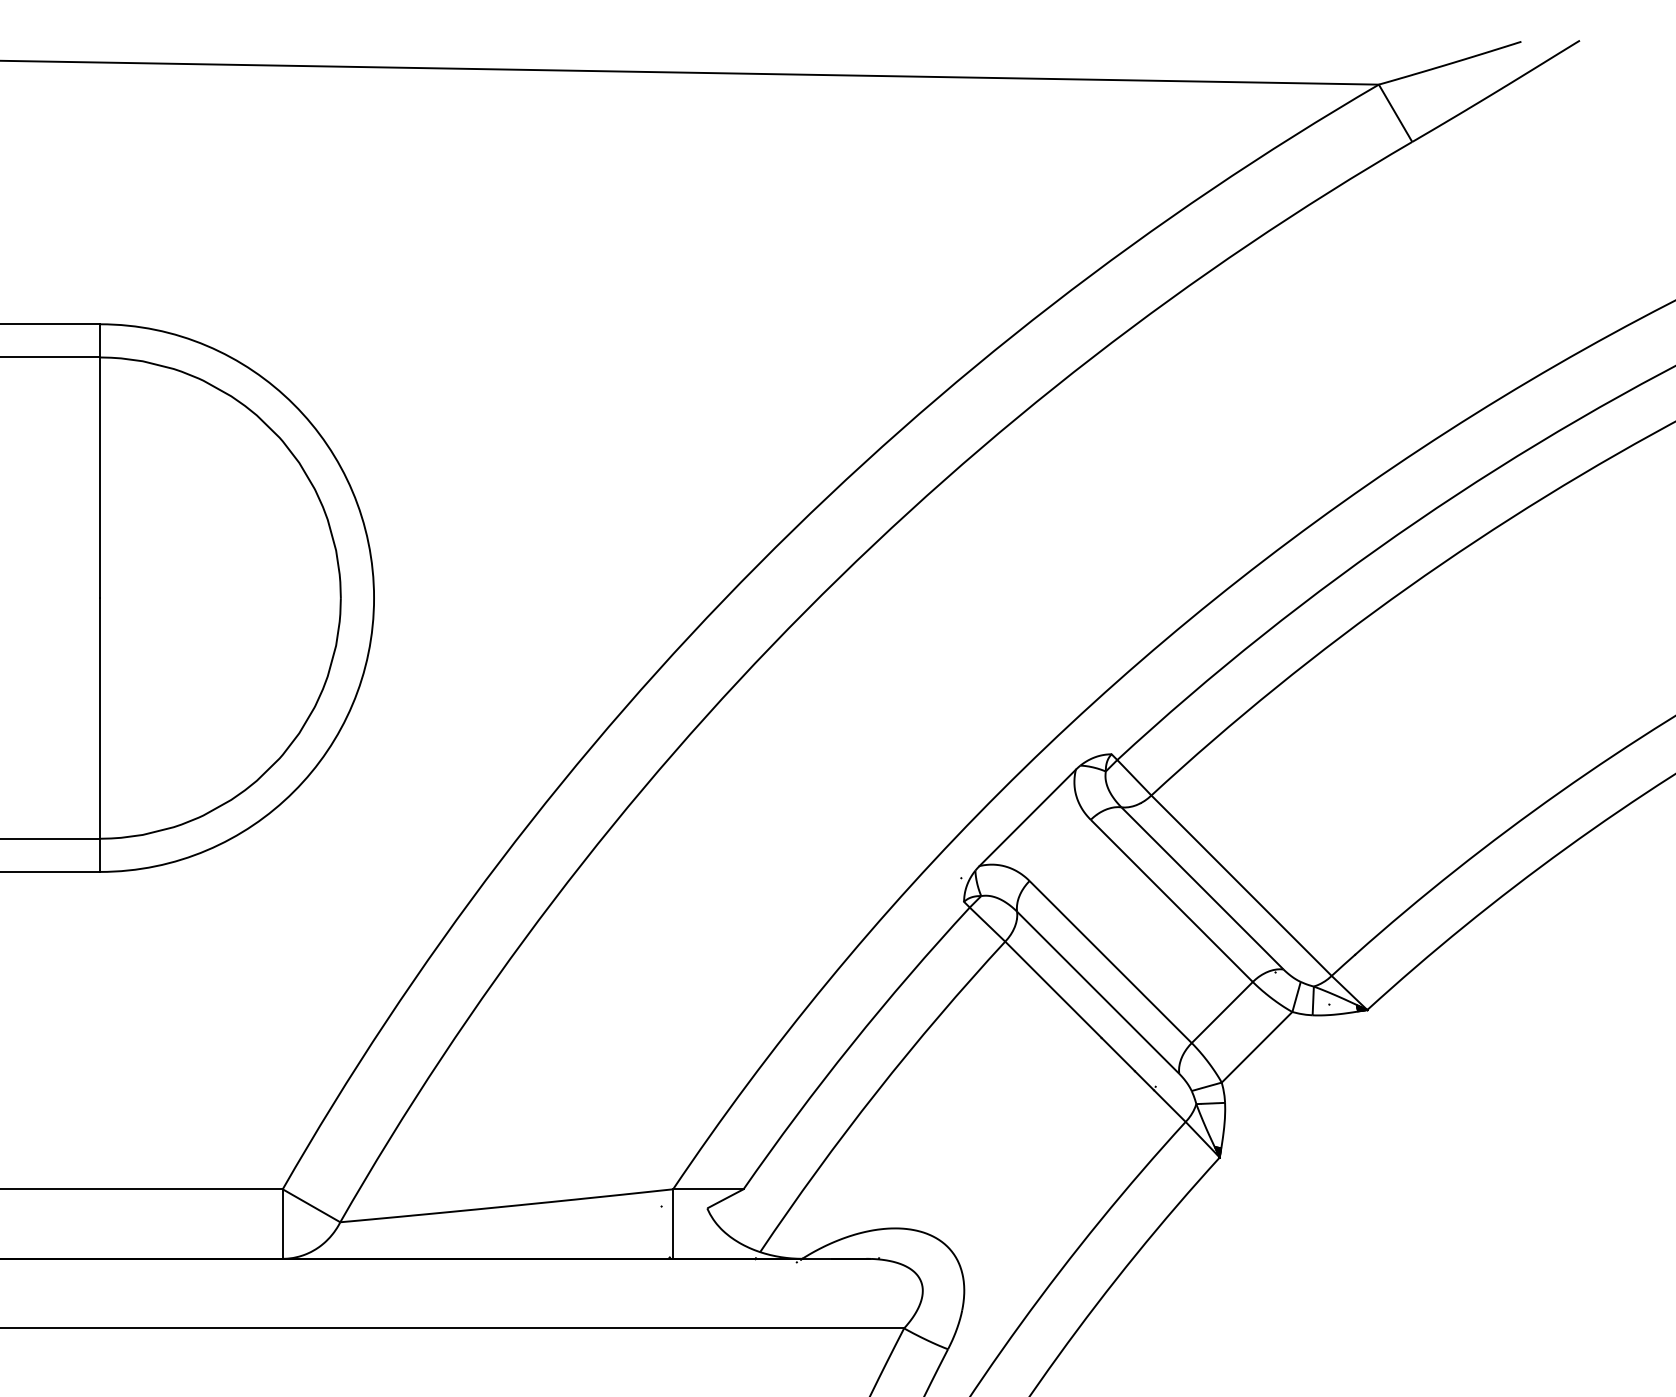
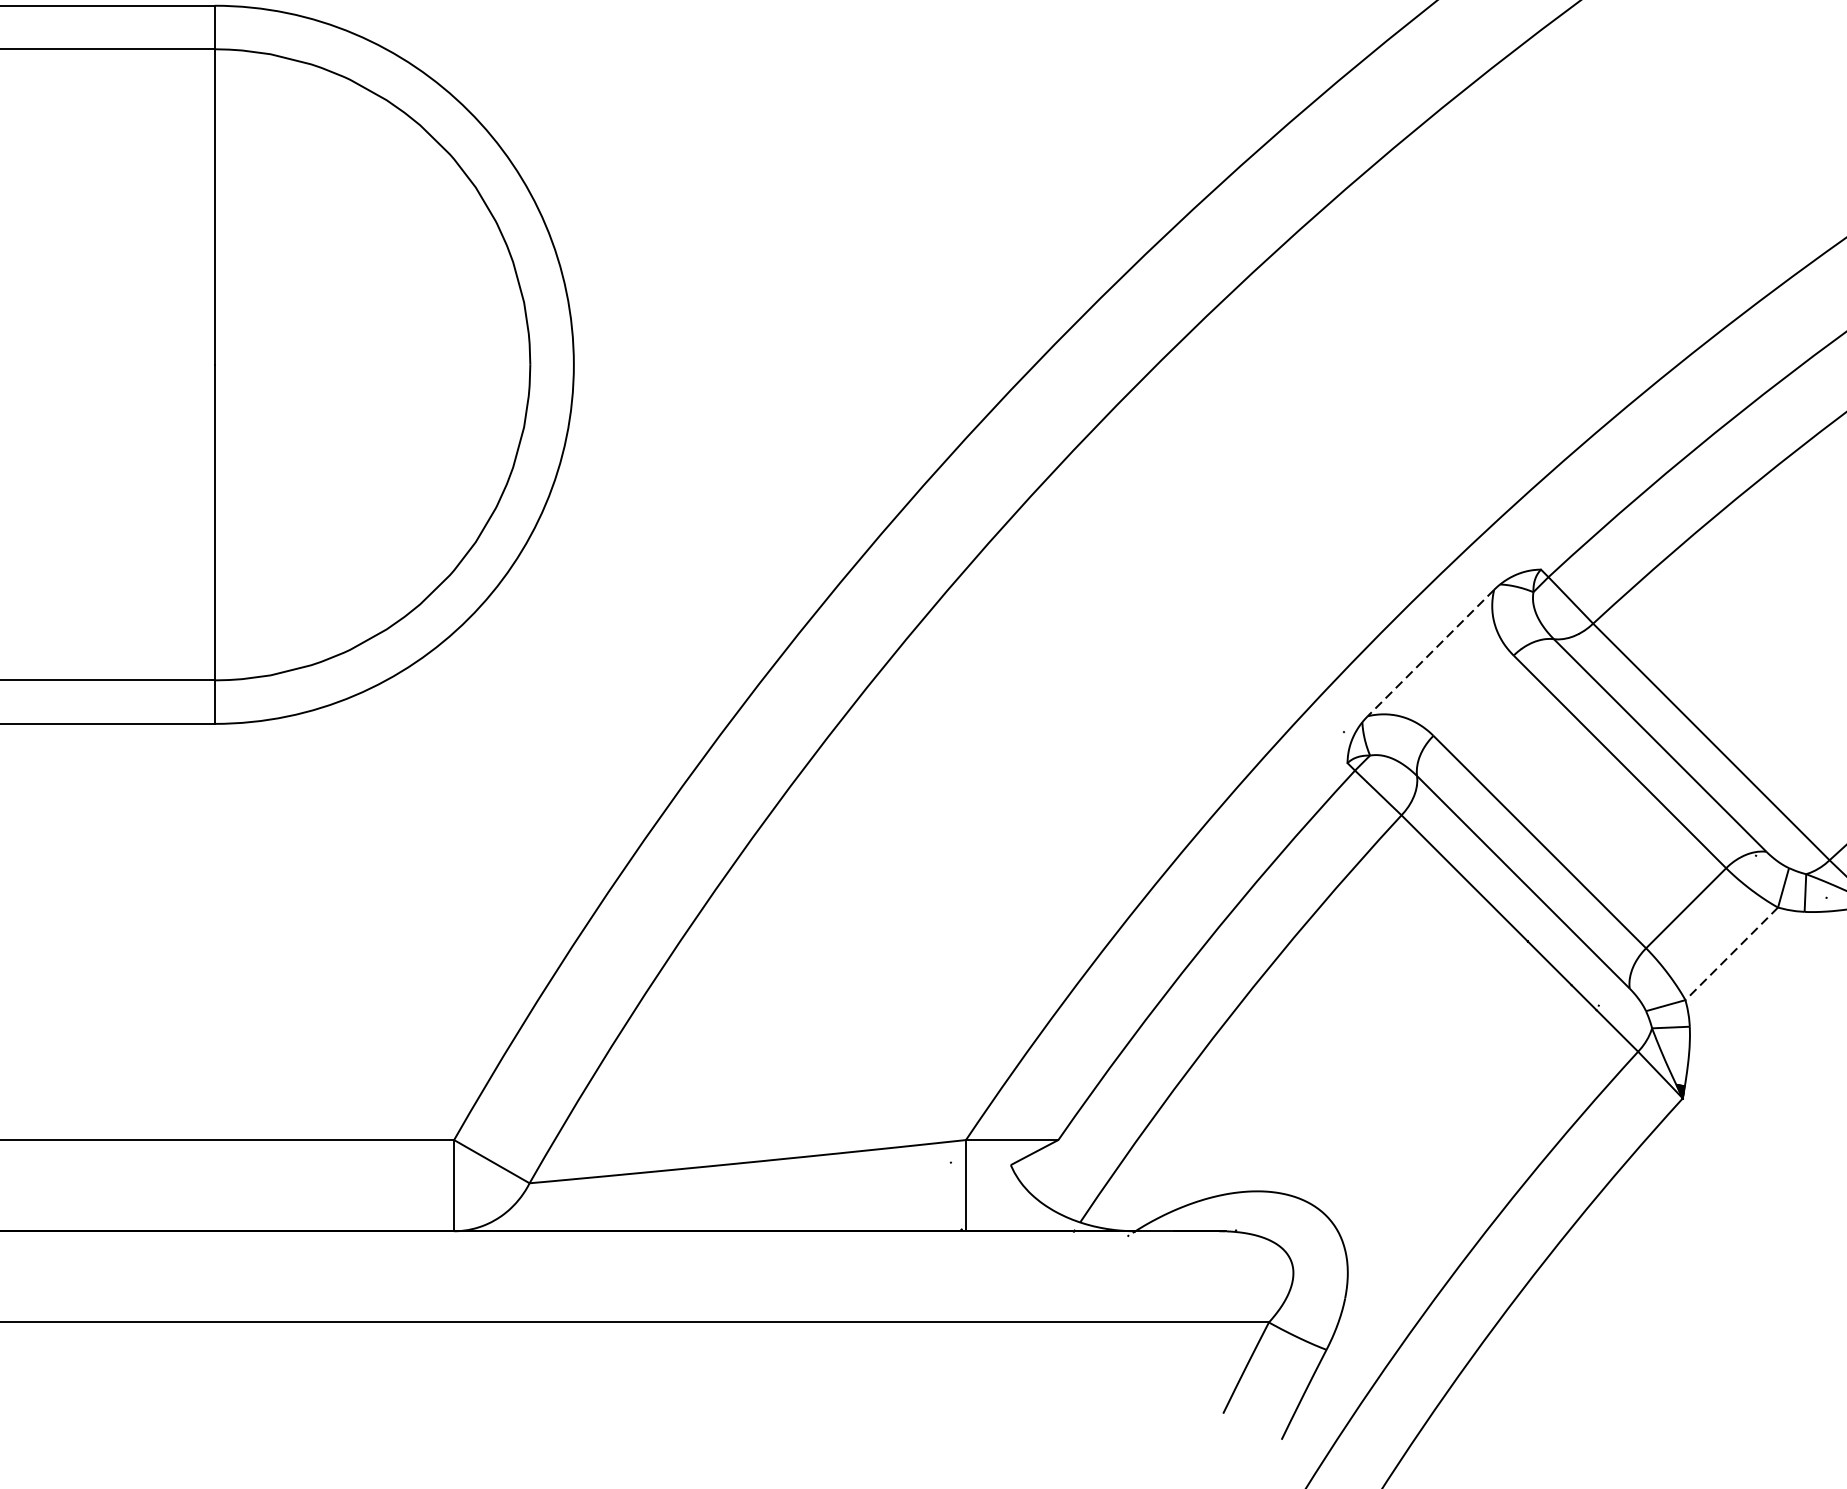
line: (1027, 818) -> (1430, 653), solid -> dashed
line: (1257, 1047) -> (1732, 954), solid -> dashed

